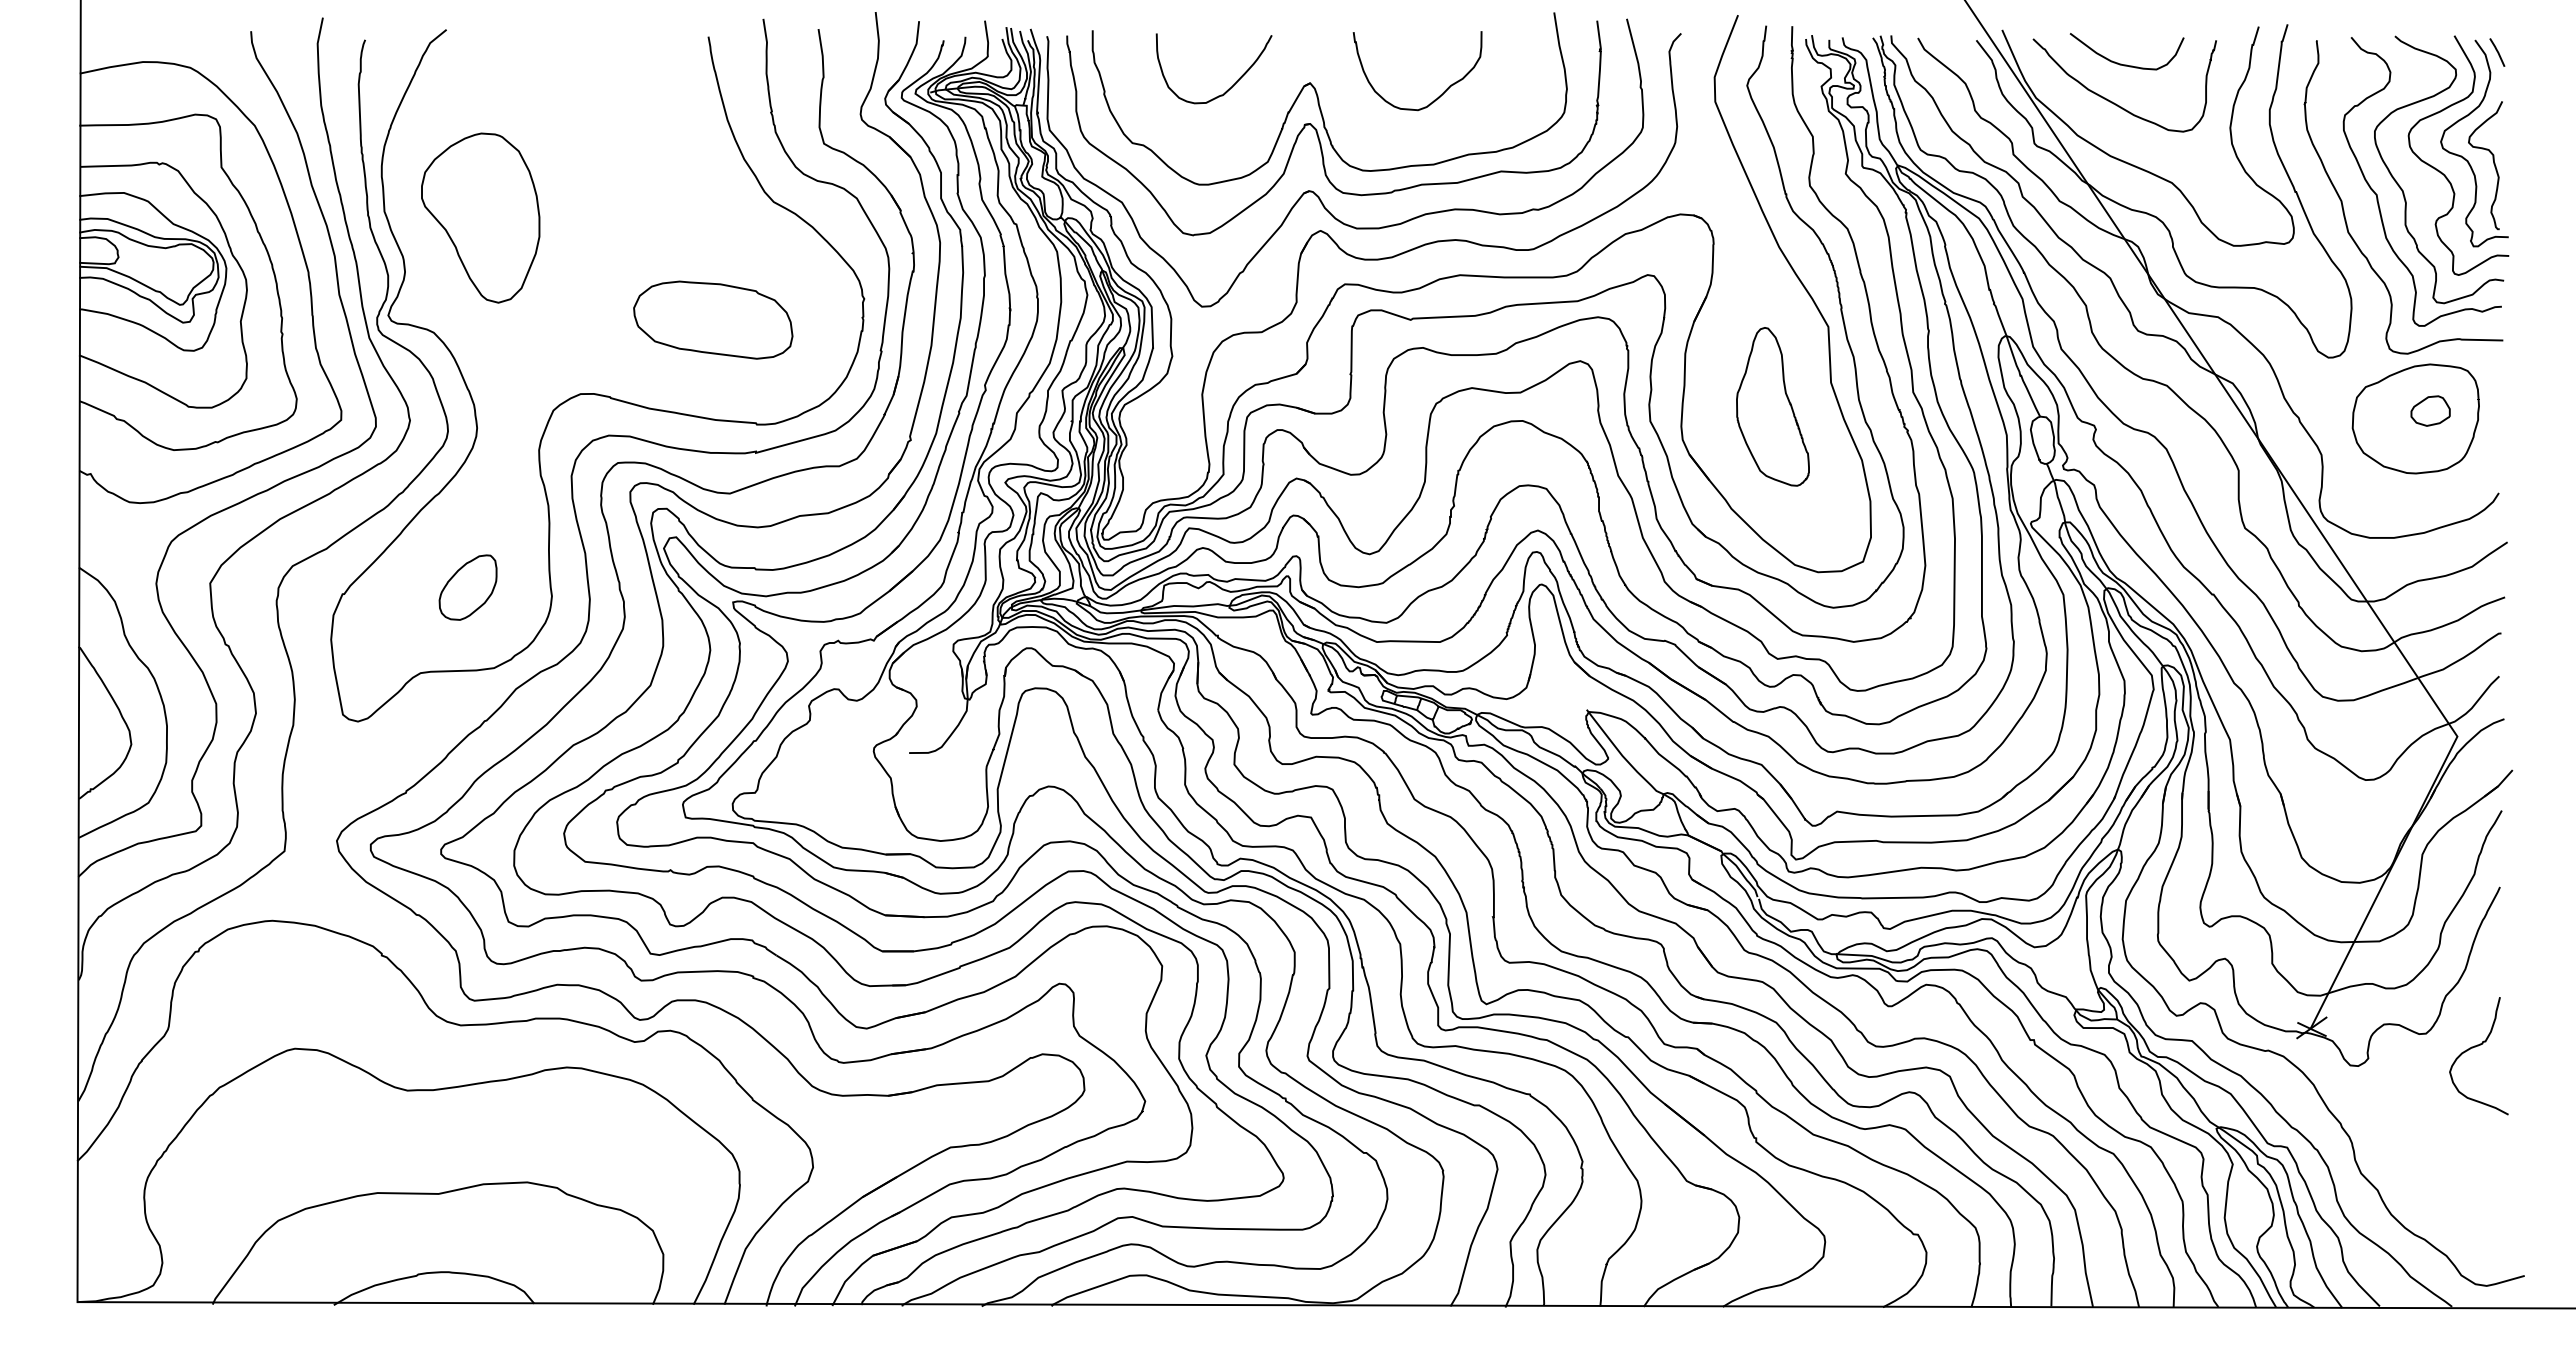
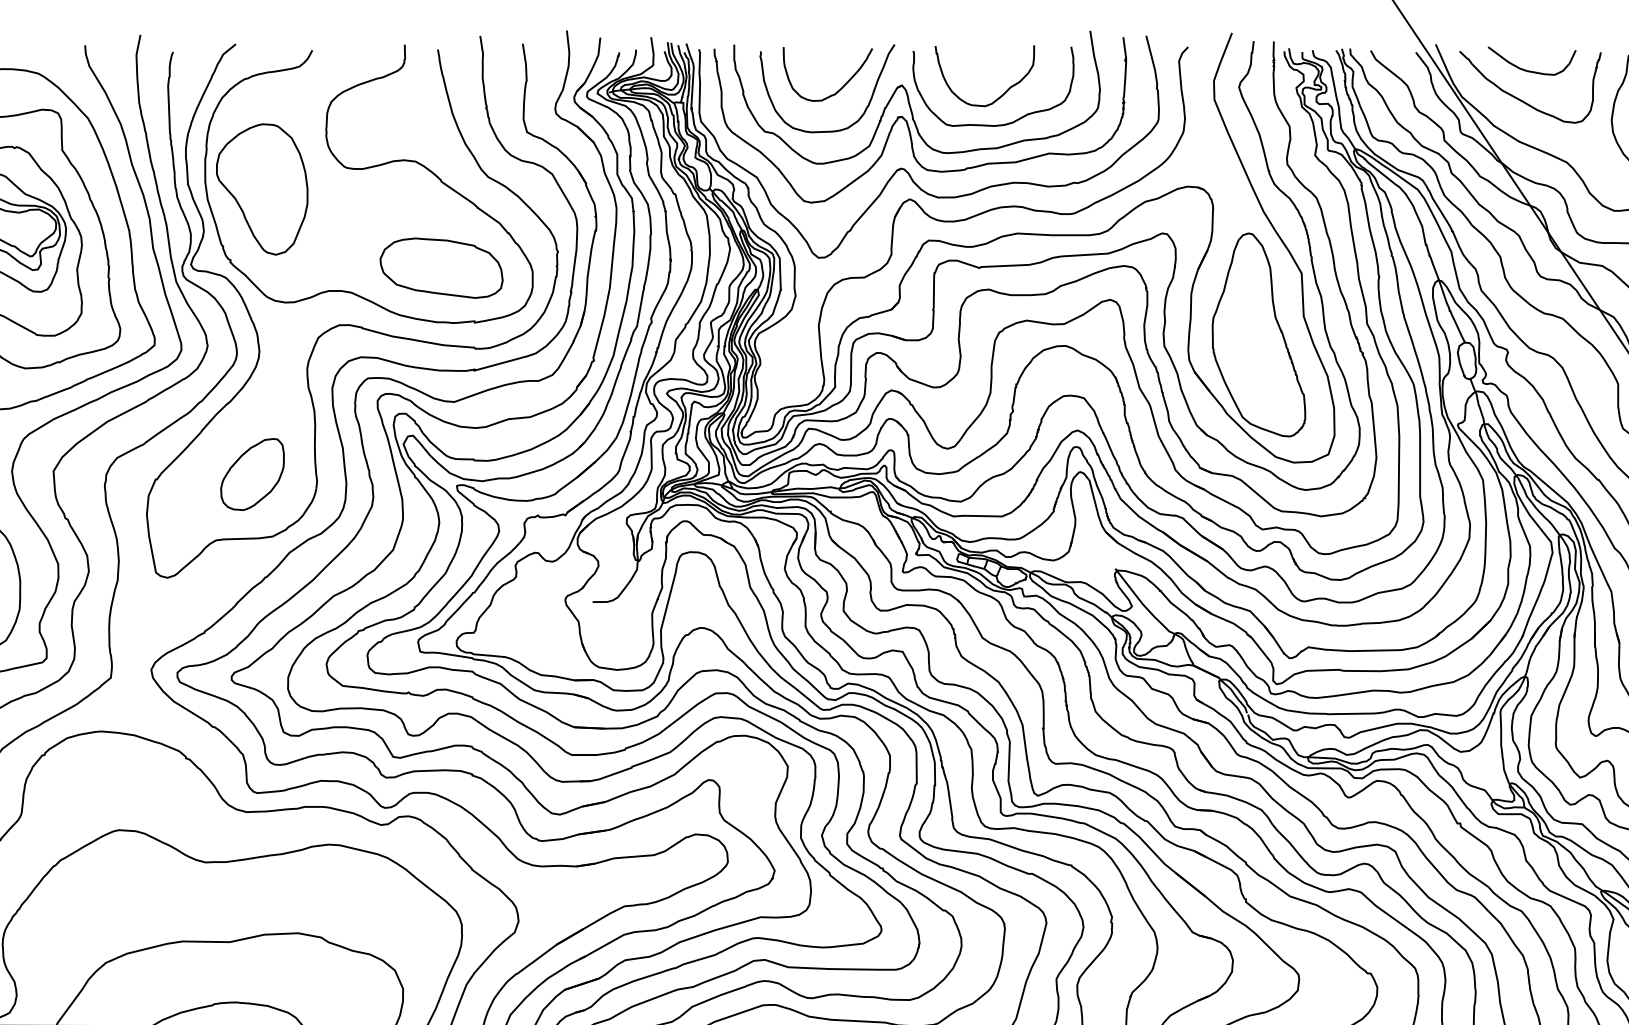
curve: (1428, 134) -> (993, 125), added
curve: (1222, 141) -> (834, 130), added
part: (616, 191) -> (366, 168), added
part: (1772, 406) -> (1258, 334), size x1.67
part: (467, 587) -> (252, 474), size x1.43

